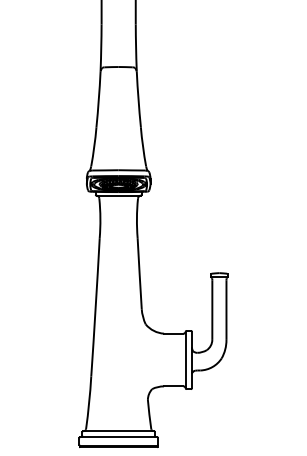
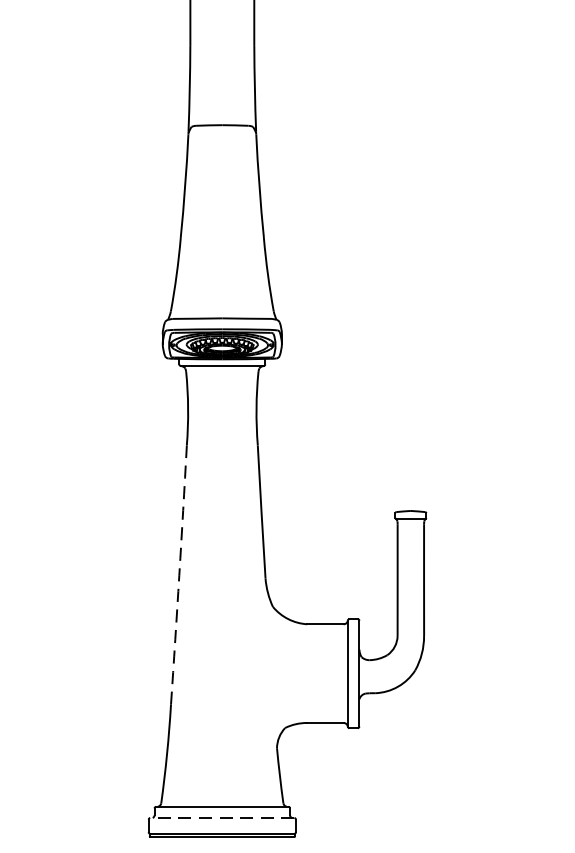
arc: (95, 307) -> (178, 575), solid -> dashed
line: (118, 437) -> (221, 818), solid -> dashed

